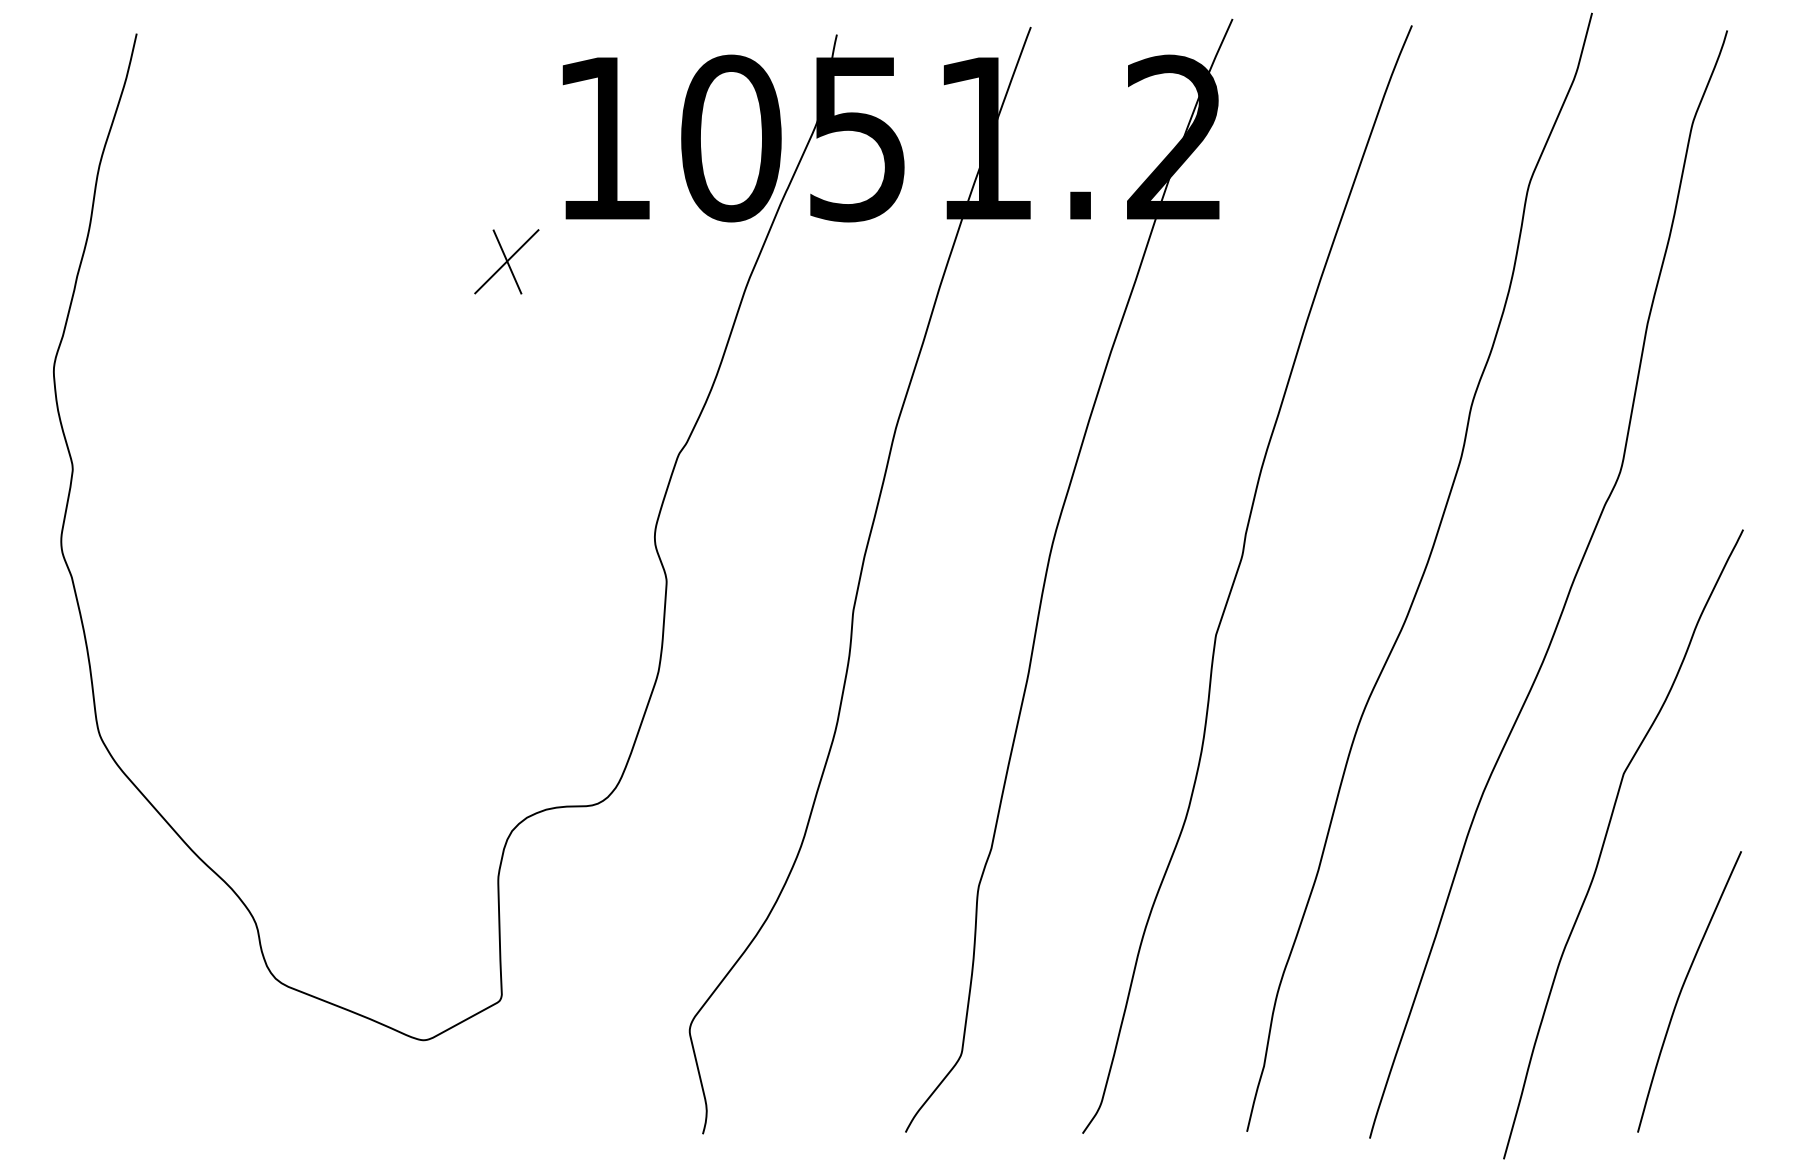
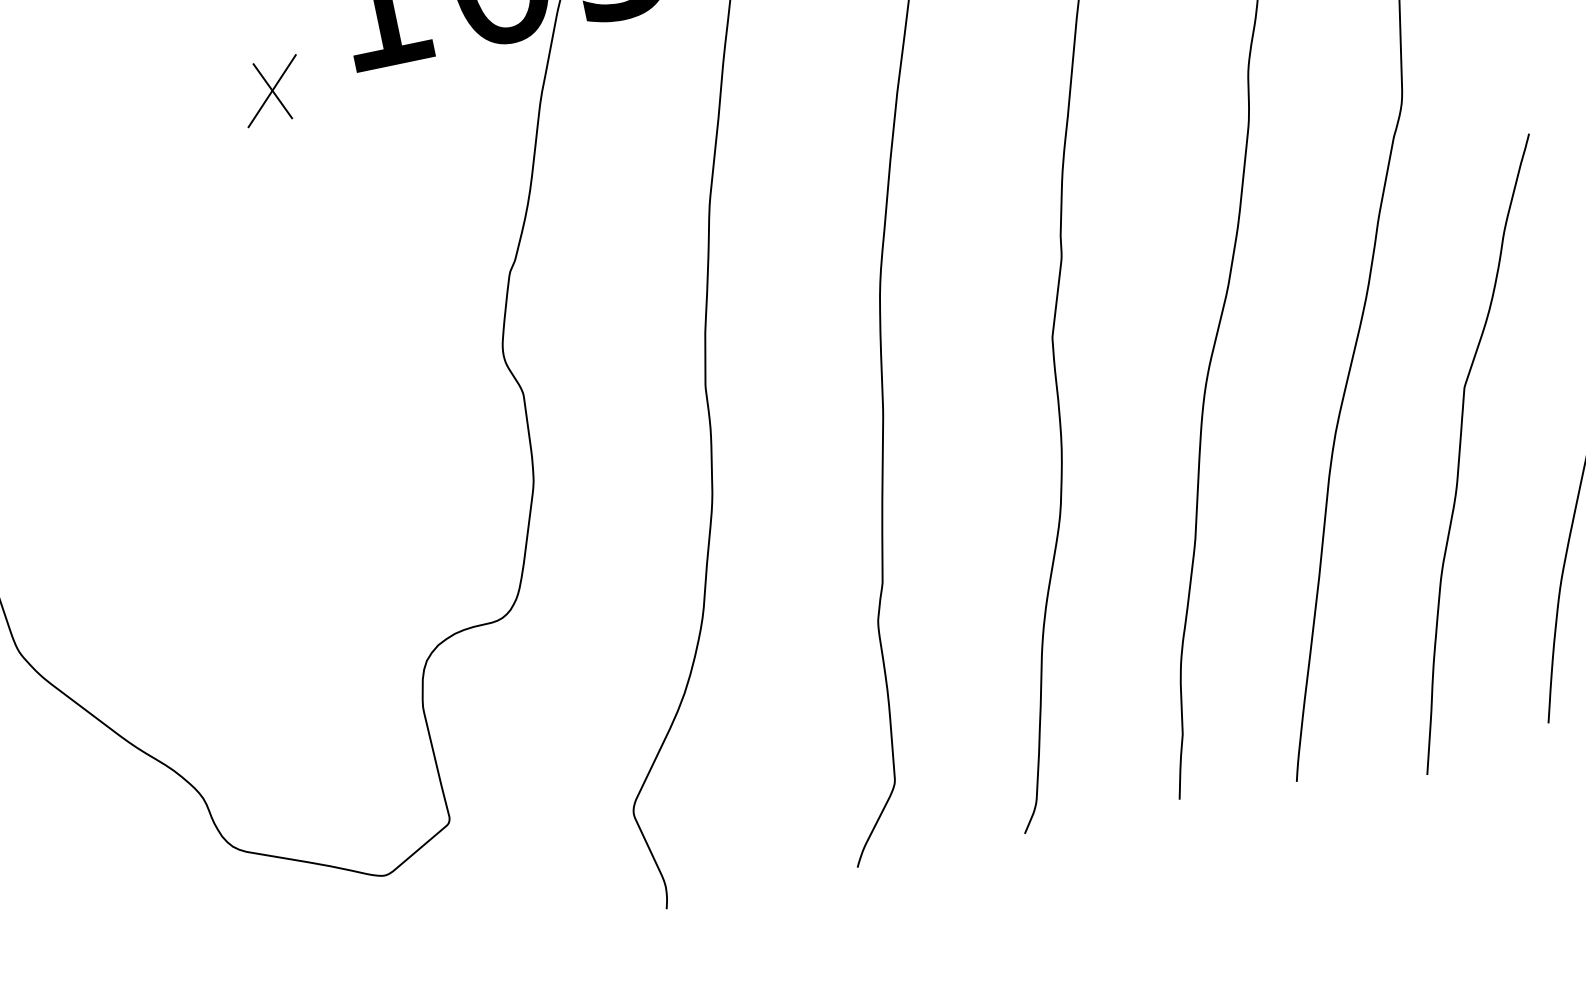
part: (506, 261) -> (271, 90), moved

